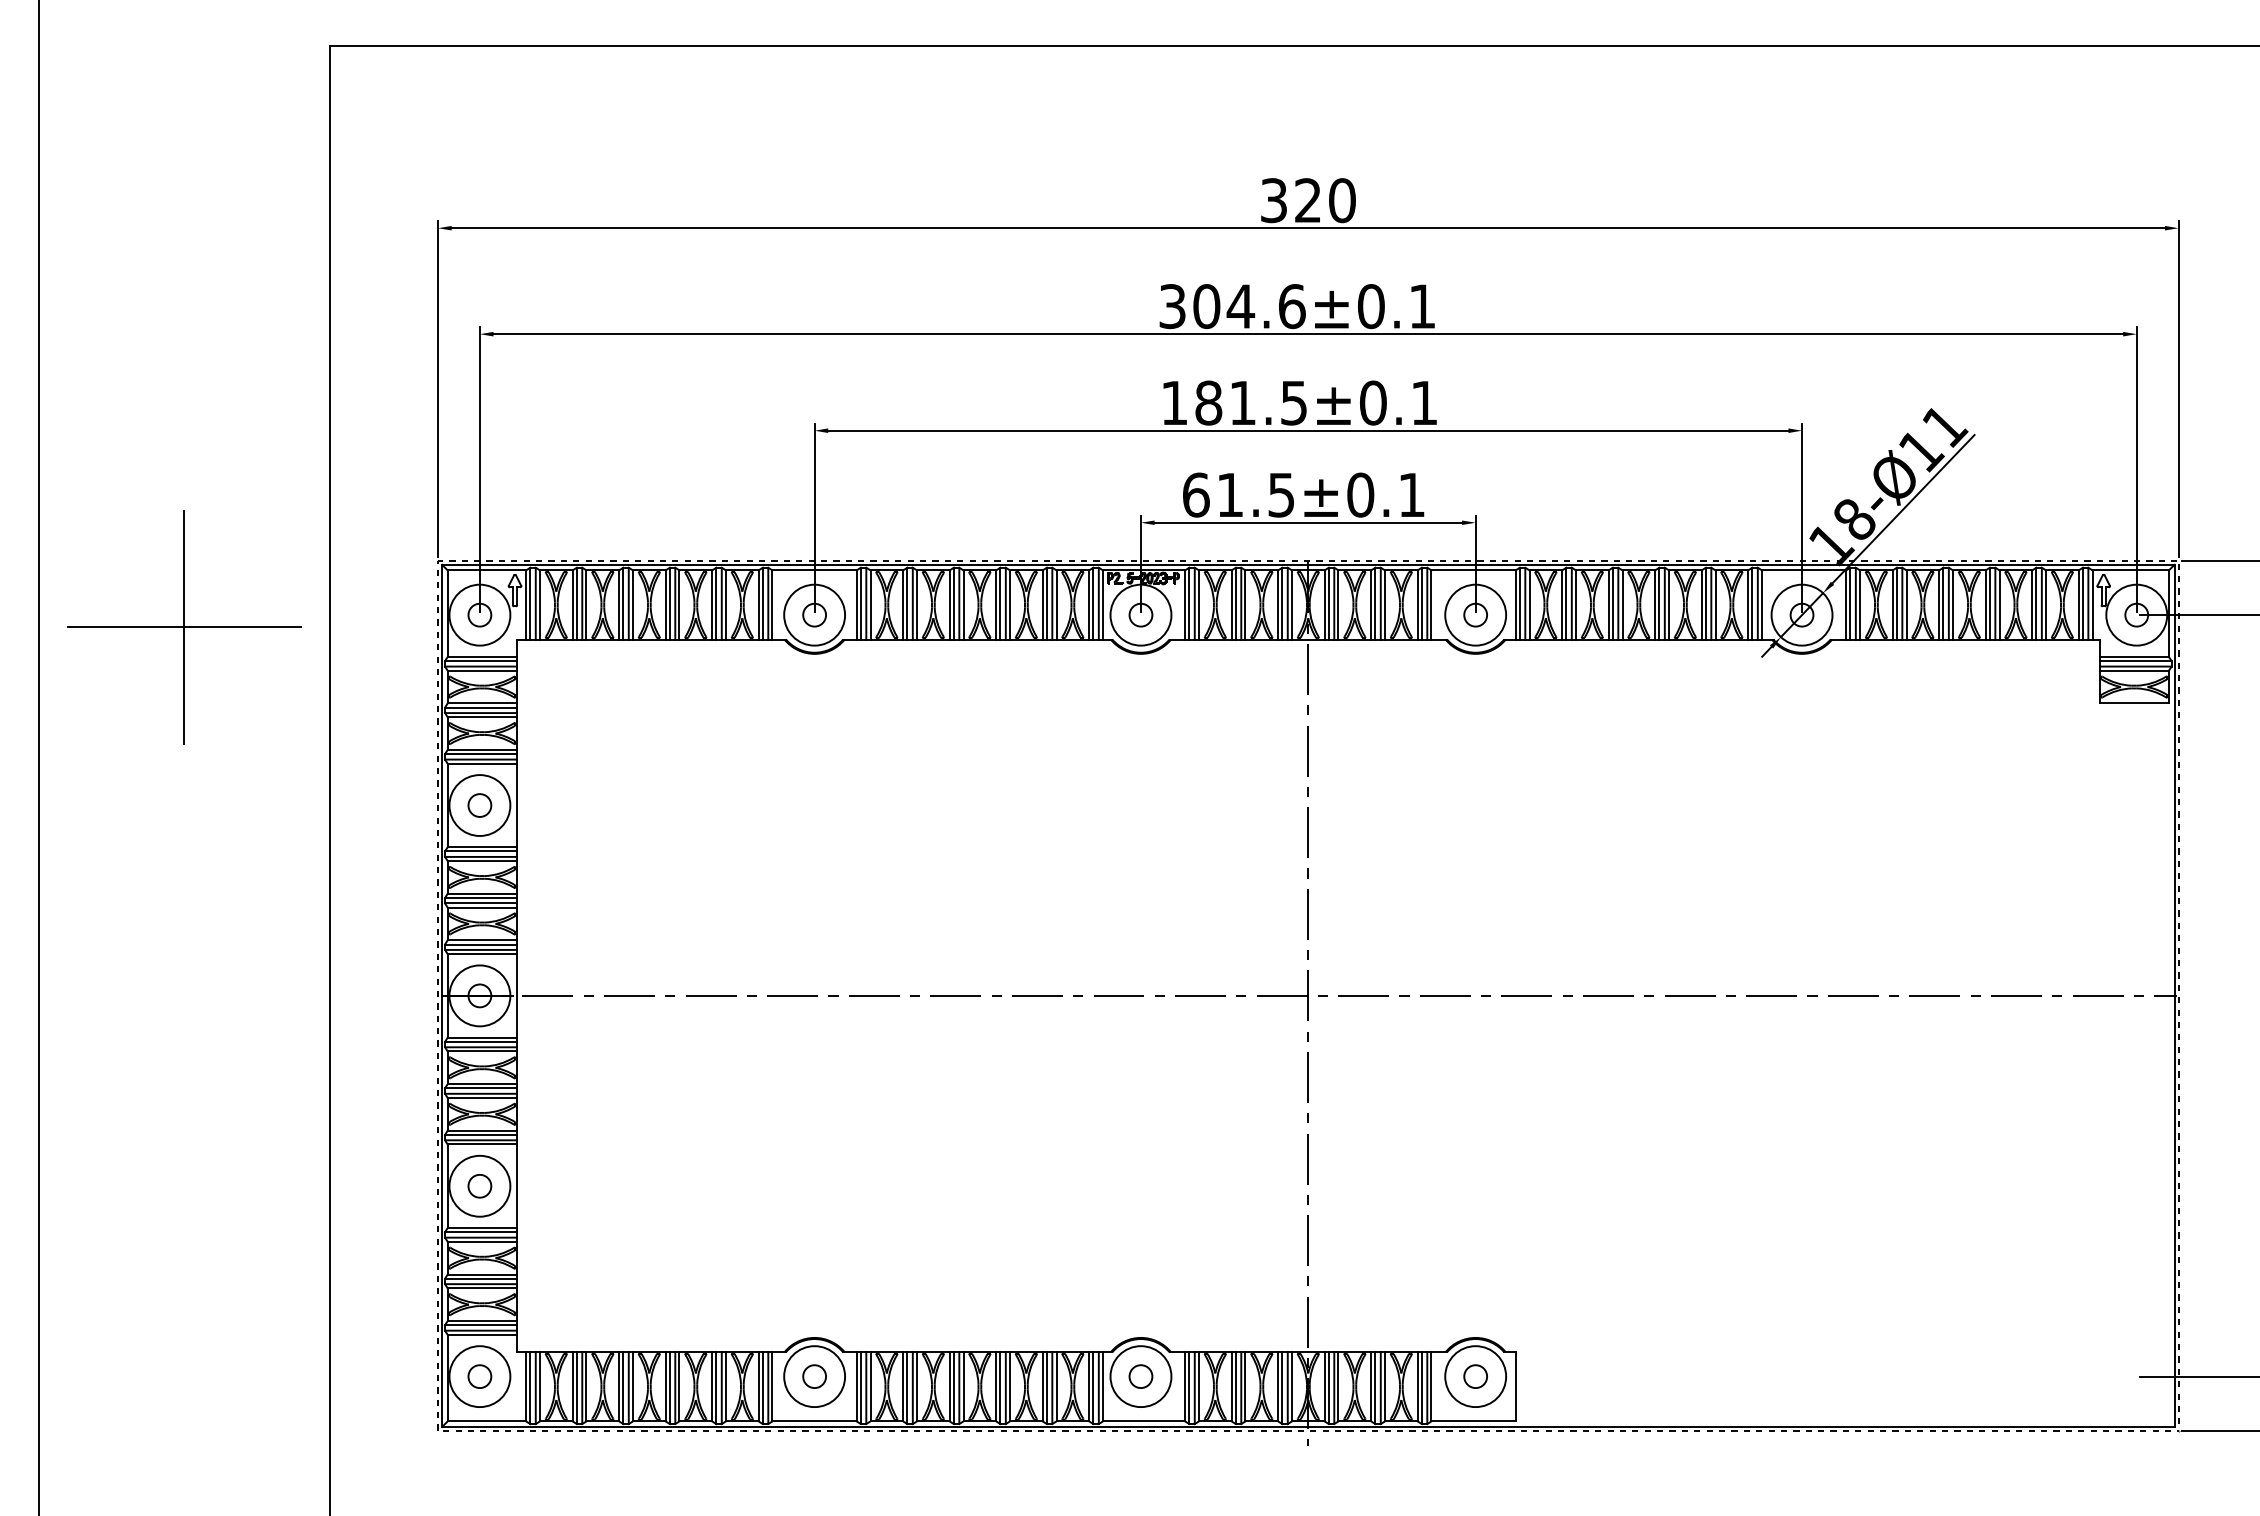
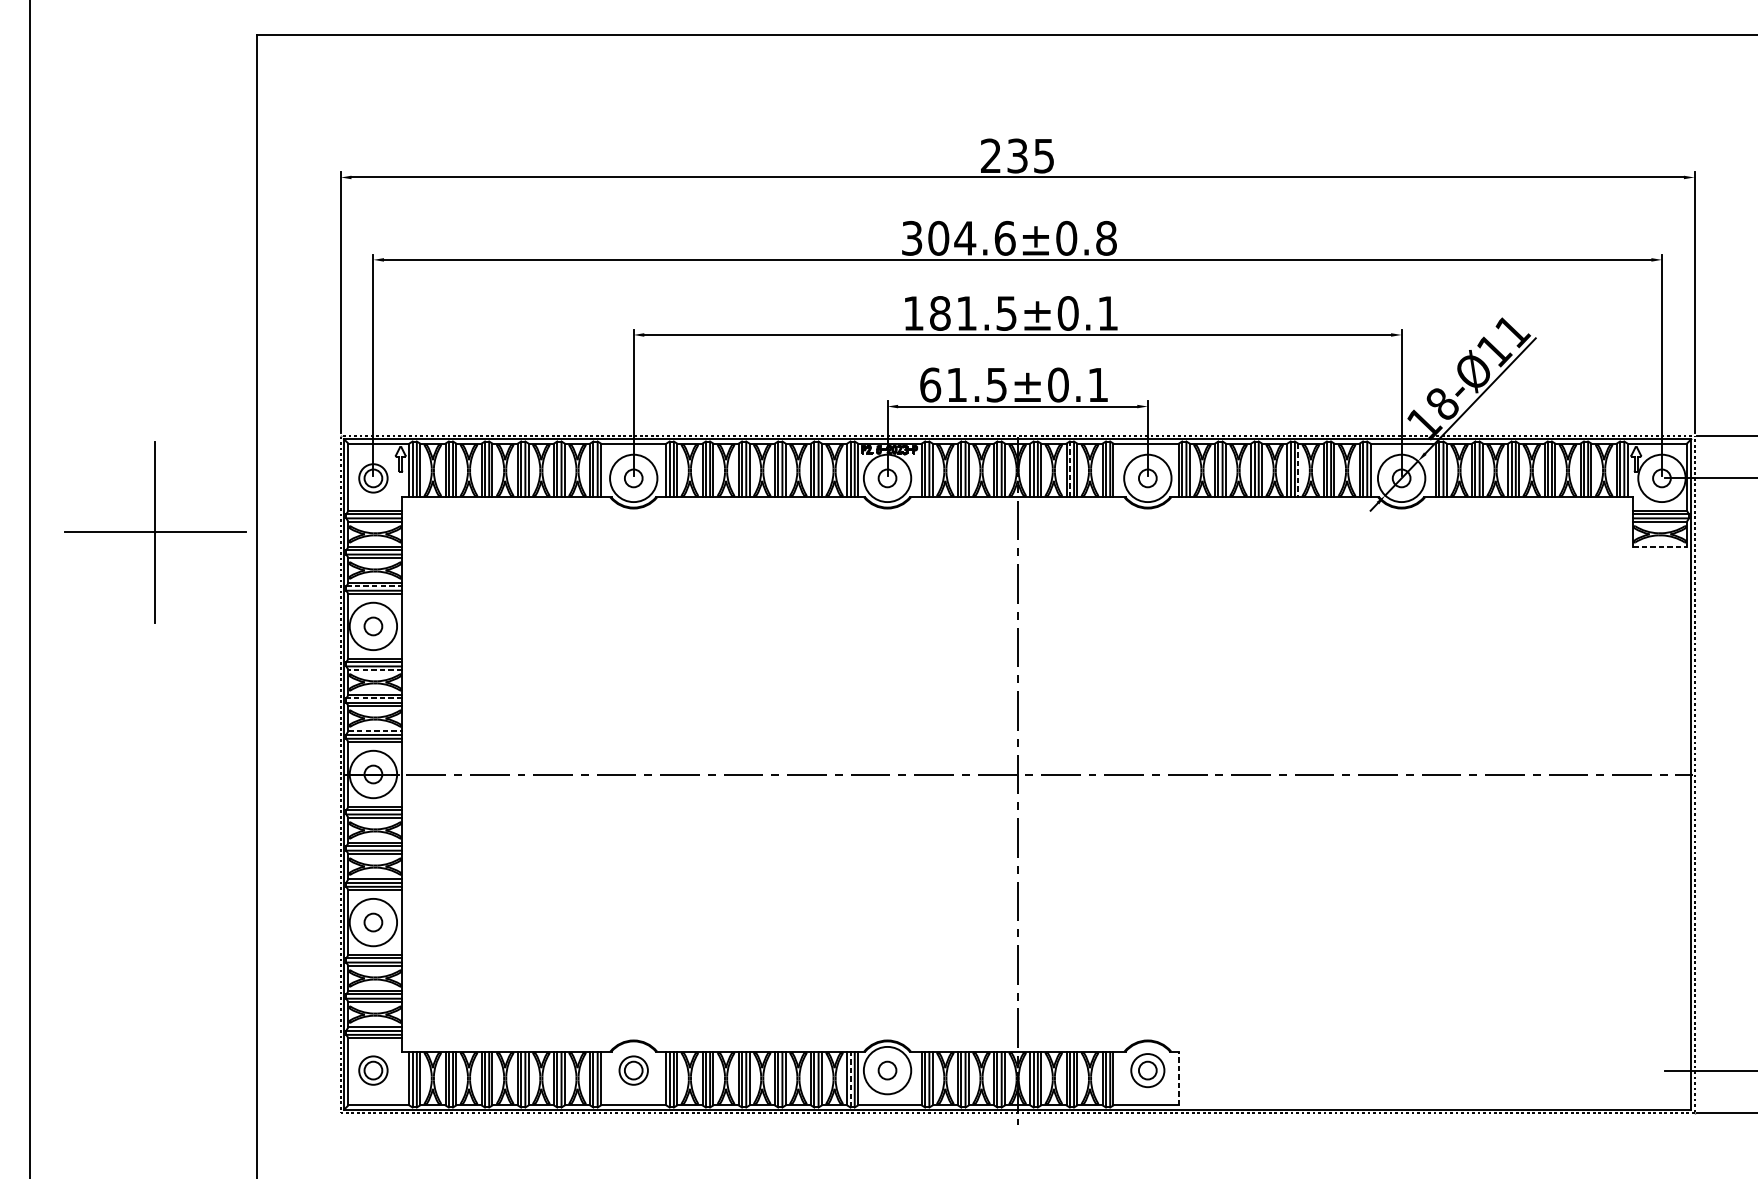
text: (1308, 200) -> (1017, 155), 320 -> 235
text: (1422, 306) -> (1106, 238), 304.6±0.1 -> 304.6±0.8
line: (1375, 603) -> (1069, 469), solid -> dashed
line: (1669, 605) -> (1298, 470), solid -> dashed
circle: (479, 614) -> (373, 477), size x0.6
part: (184, 627) -> (155, 532), moved
line: (2134, 703) -> (1660, 547), solid -> dashed
line: (481, 754) -> (374, 586), solid -> dashed
line: (482, 861) -> (375, 669), solid -> dashed
line: (481, 898) -> (374, 698), solid -> dashed
line: (482, 940) -> (375, 731), solid -> dashed
circle: (479, 1376) -> (373, 1070), size x0.6
circle: (814, 1376) -> (633, 1070), size x0.6
circle: (1475, 1376) -> (1147, 1070), size x0.7
line: (1515, 1386) -> (1178, 1078), solid -> dashed
line: (1093, 1388) -> (850, 1079), solid -> dashed

